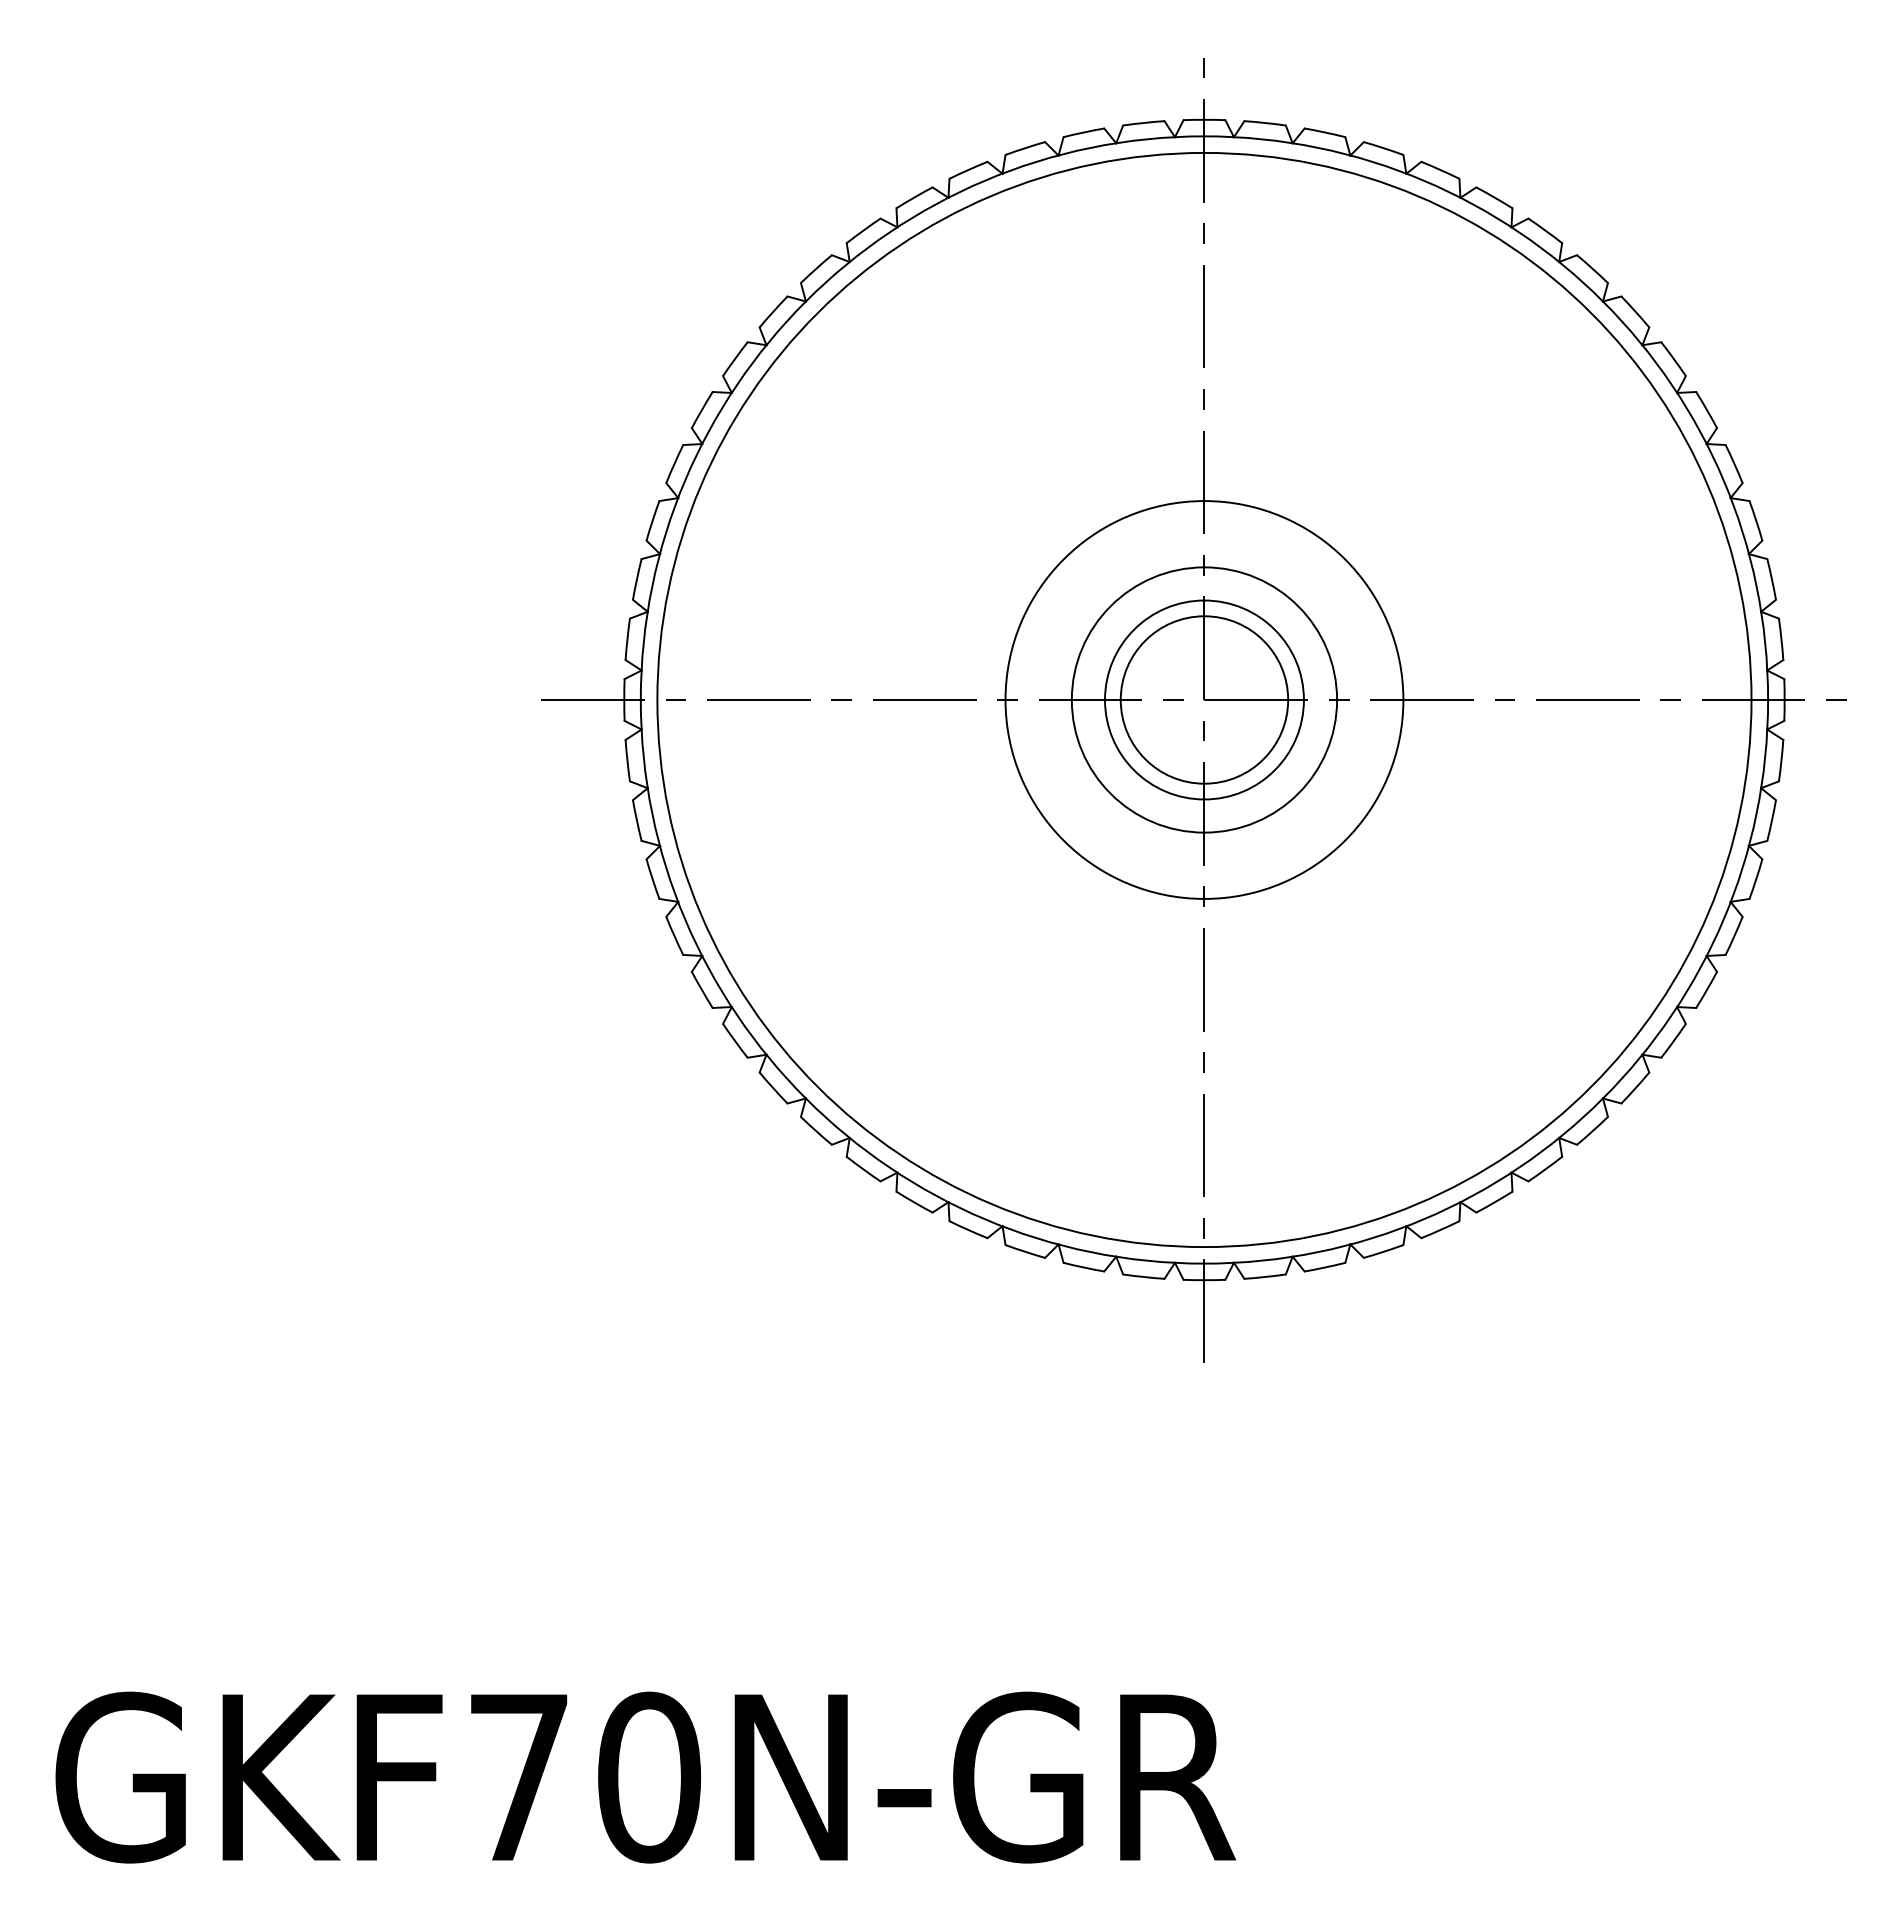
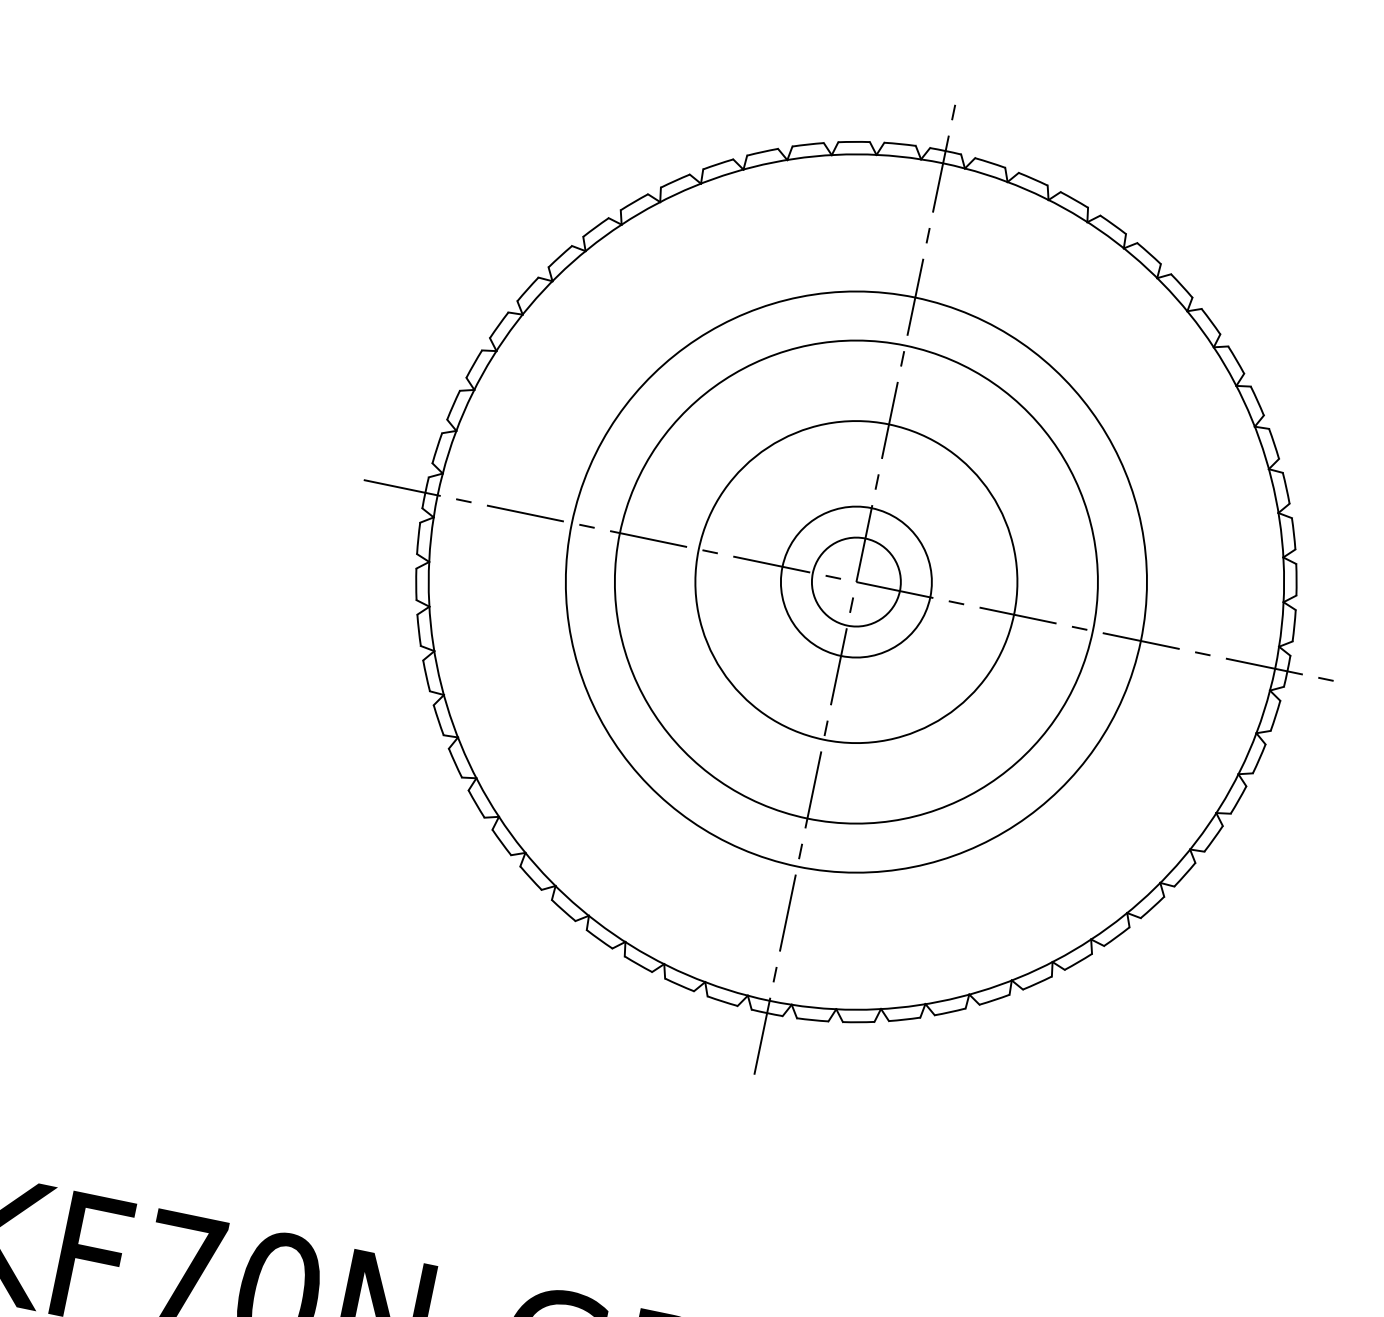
circle: (1204, 699) -> (856, 581), size x0.7
circle: (1204, 699) -> (856, 581), size x0.7
circle: (1204, 699) -> (856, 581), size x1.6
circle: (1204, 699) -> (856, 581), size x1.6

